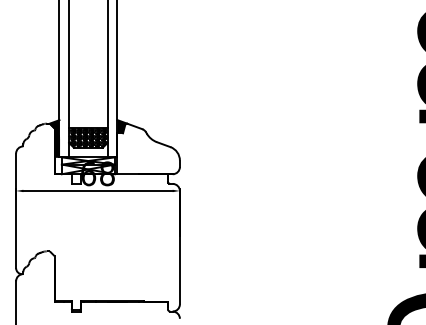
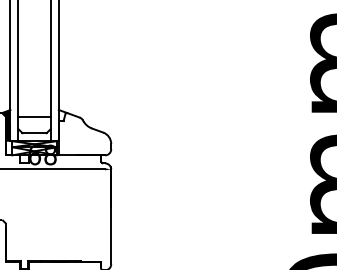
fill: (122, 126) -> (63, 115), removed
hatch: (88, 137) -> (34, 124), removed

